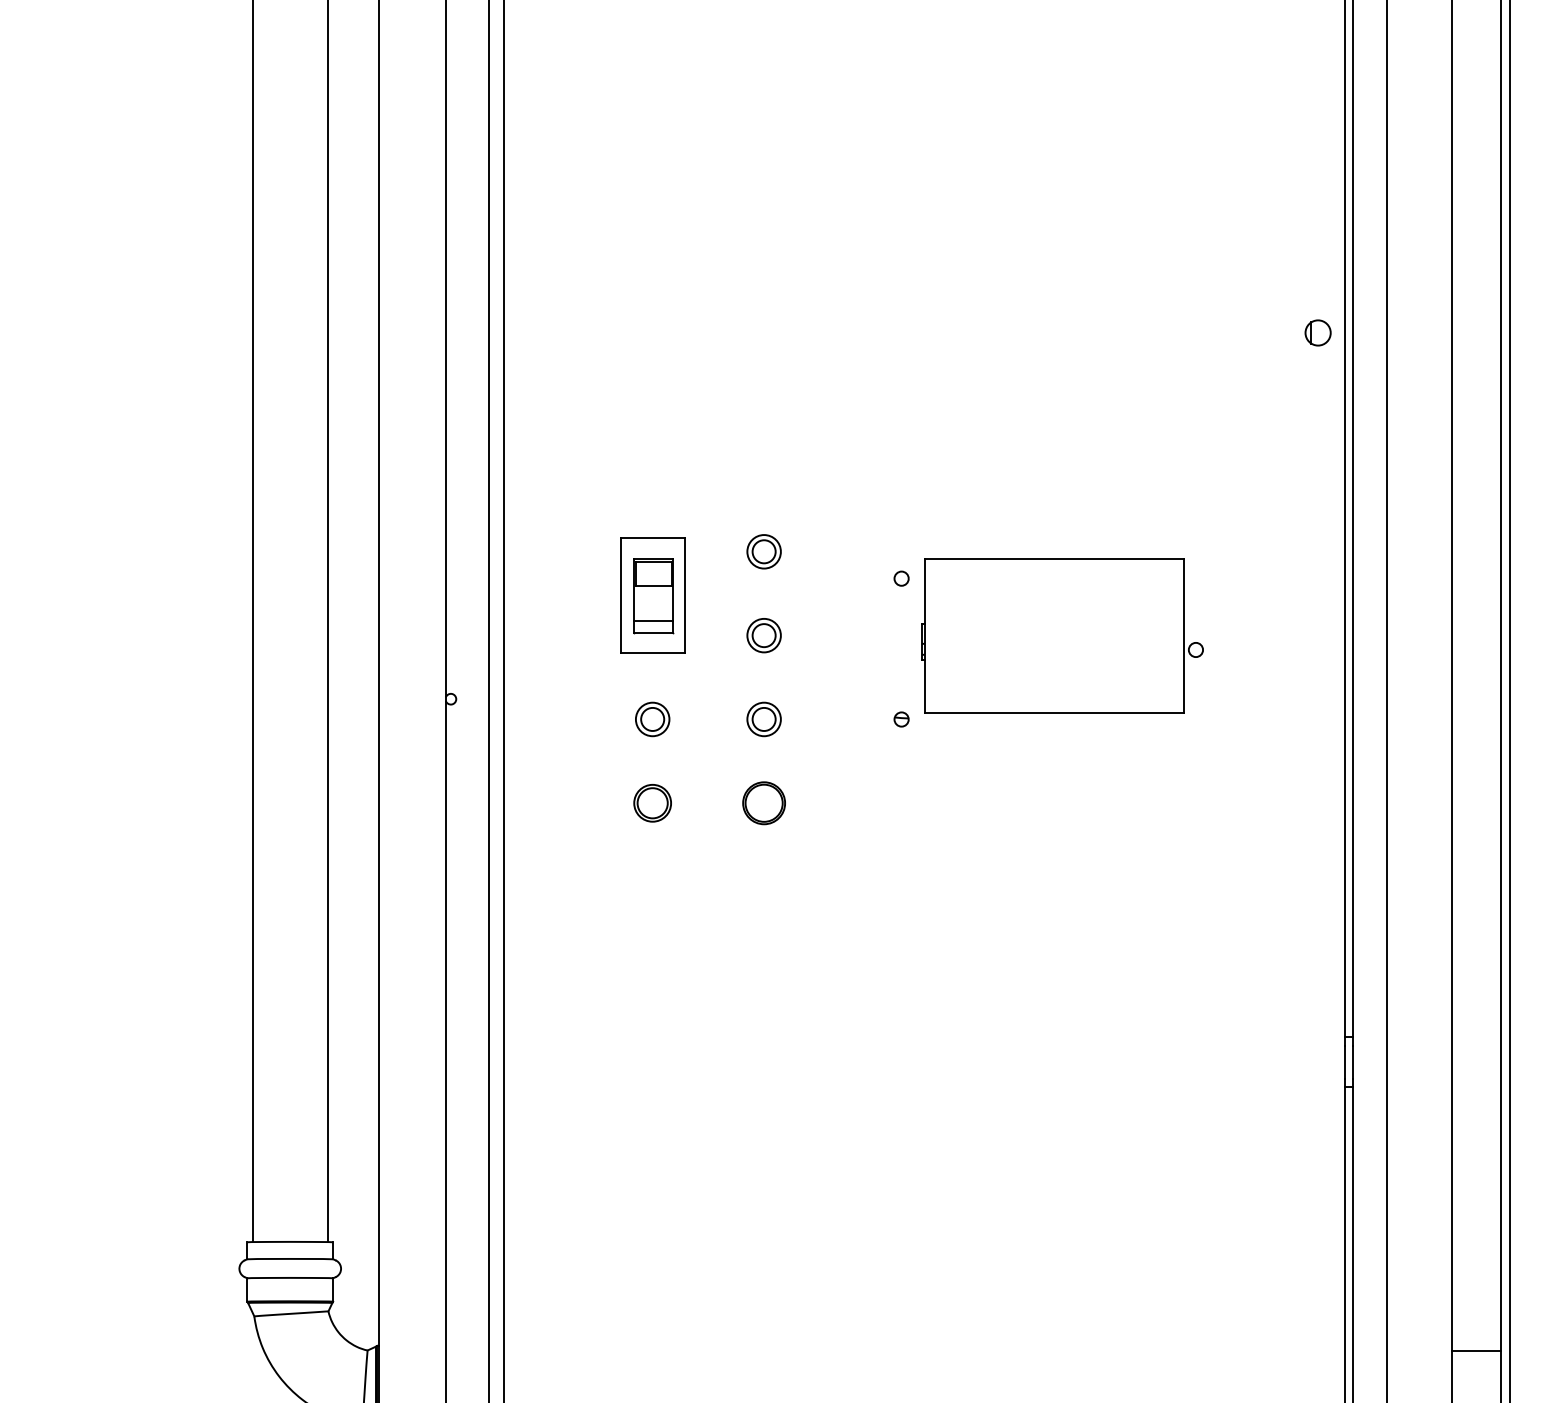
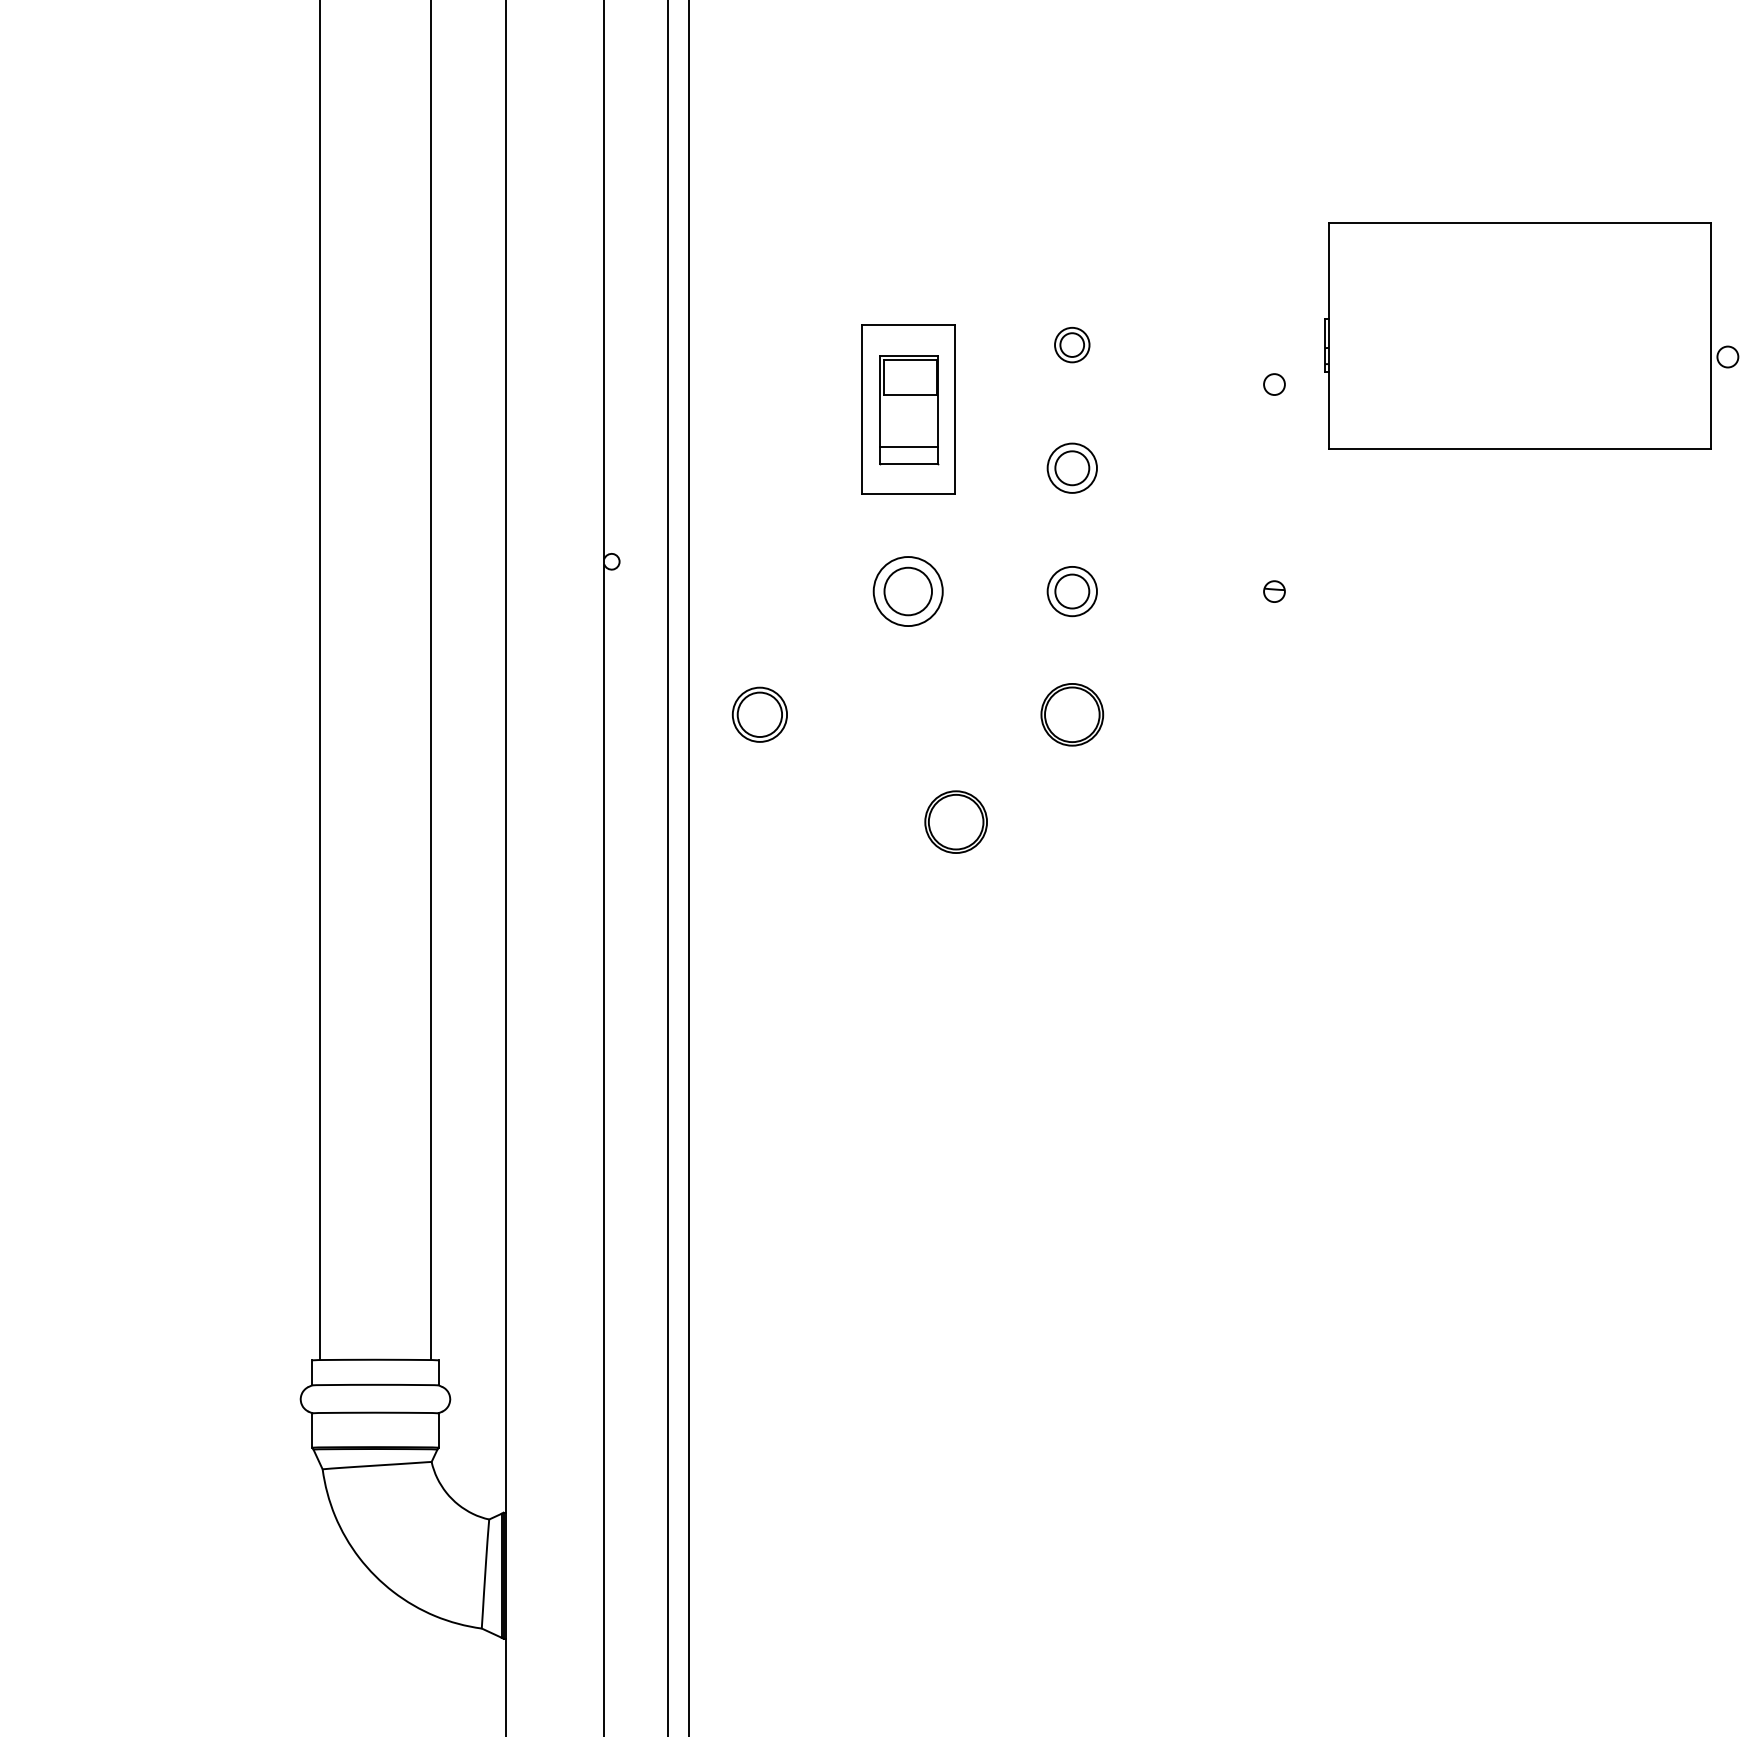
part: (763, 551) -> (1071, 344), size x0.7
part: (1062, 635) -> (1531, 335), moved
part: (652, 719) -> (908, 591), size x1.4
part: (652, 803) -> (759, 715), moved
part: (684, 876) -> (955, 822), added

